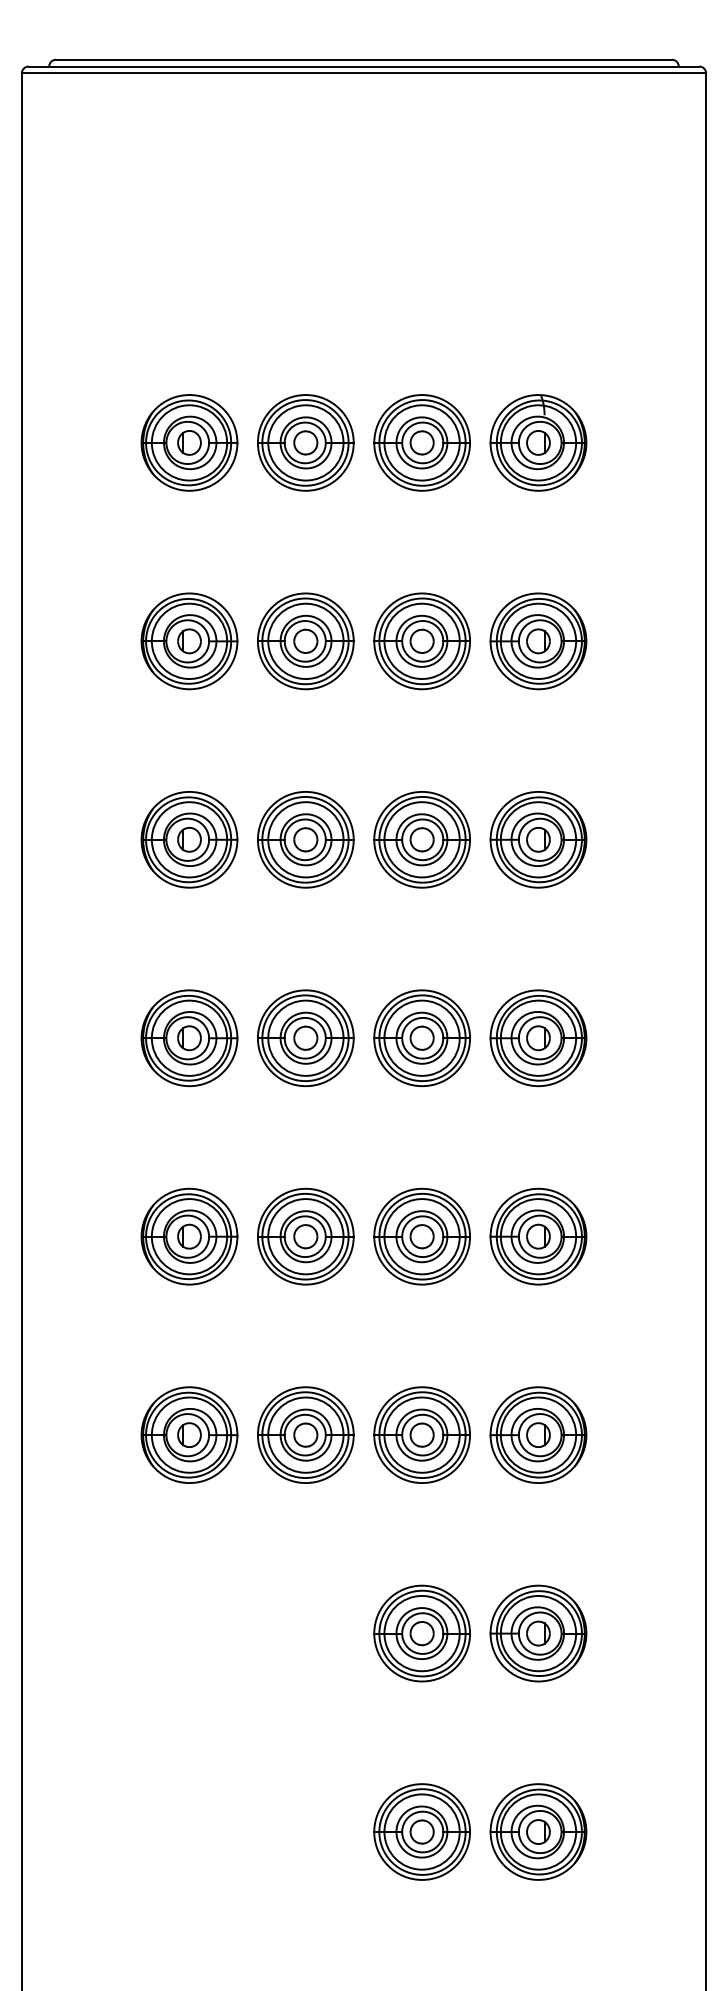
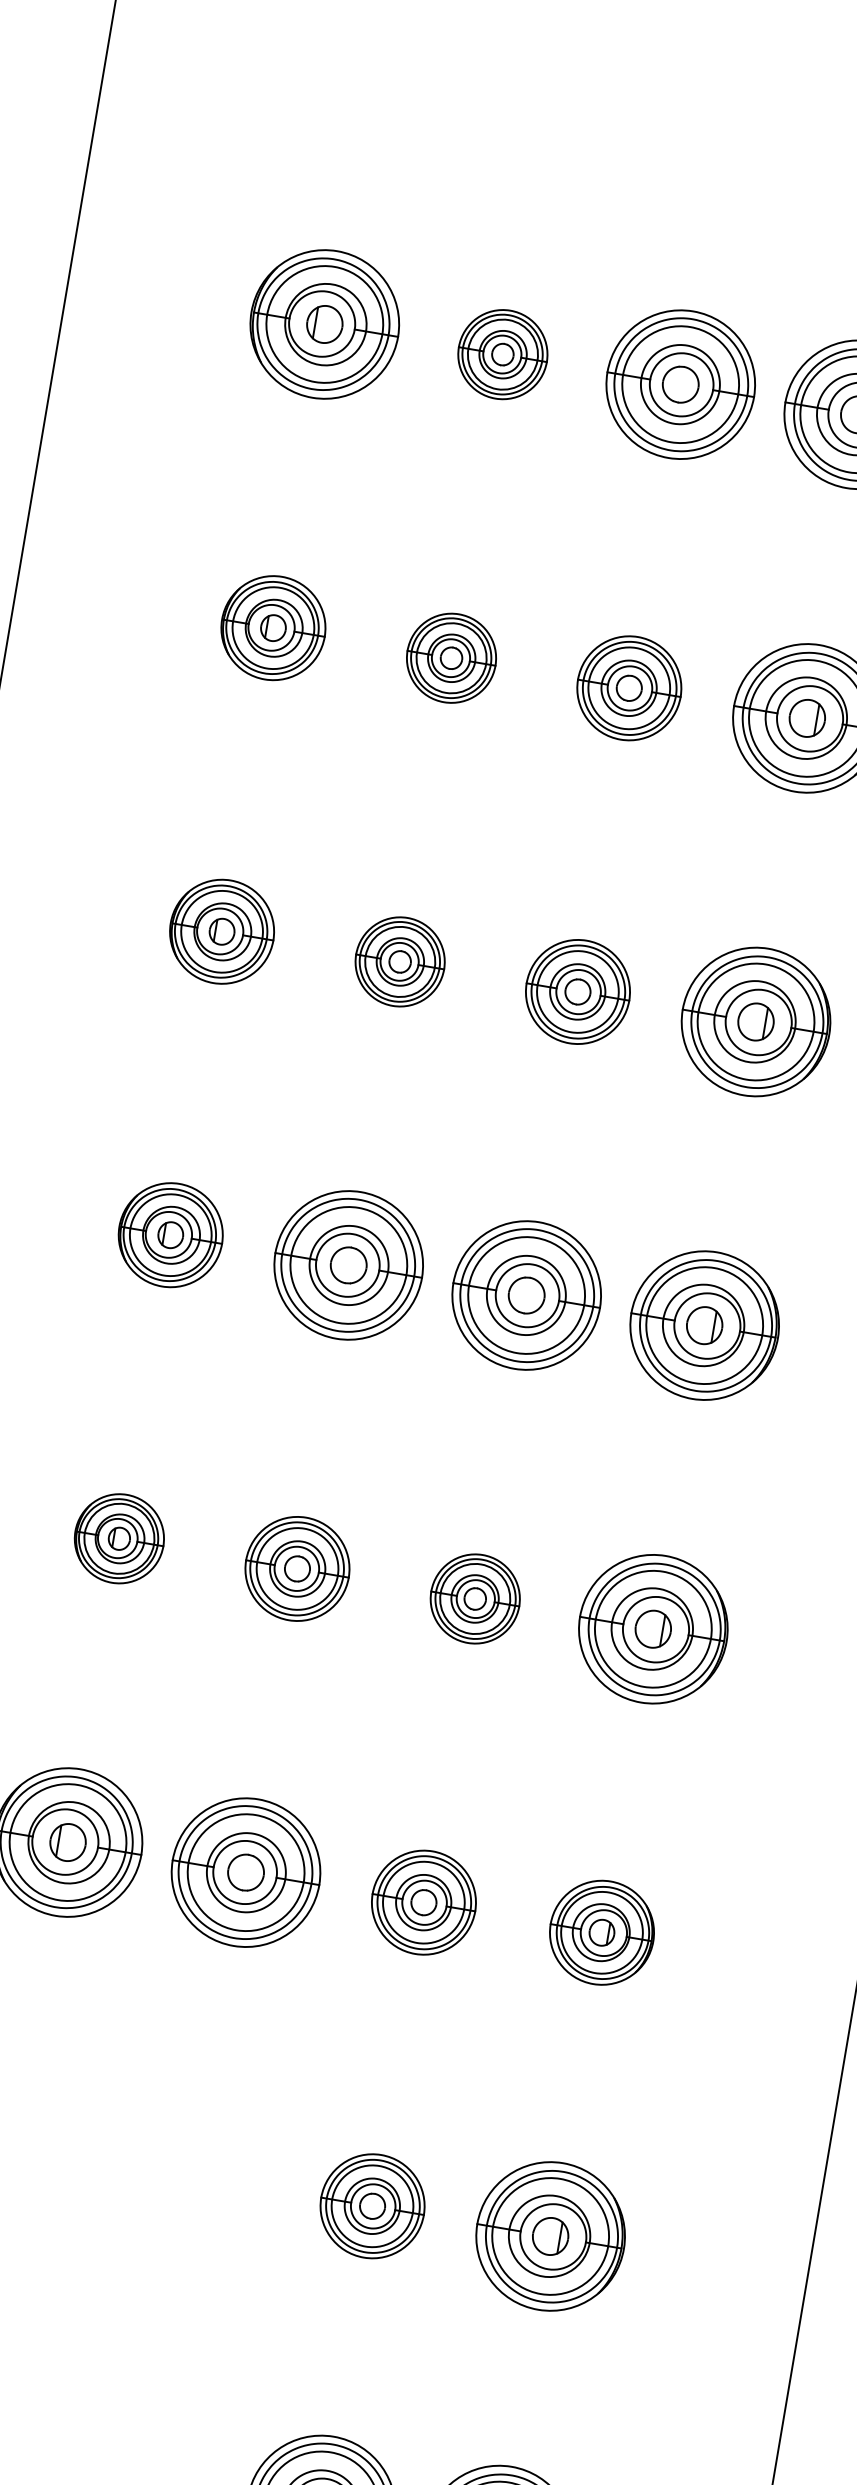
part: (305, 442) -> (502, 353), size x0.6
part: (189, 641) -> (273, 628), size x0.7
part: (305, 641) -> (450, 658), size x0.6
part: (421, 641) -> (628, 688), size x0.7
part: (189, 839) -> (222, 931), size x0.7
part: (305, 839) -> (399, 961), size x0.6
part: (421, 839) -> (577, 991), size x0.7
part: (189, 1037) -> (170, 1234), size x0.7
part: (189, 1236) -> (119, 1538), size x0.6
part: (305, 1236) -> (296, 1568), size x0.7
part: (421, 1236) -> (474, 1598), size x0.6
part: (421, 1434) -> (423, 1901), size x0.7
part: (538, 1434) -> (602, 1931), size x0.7
part: (421, 1633) -> (371, 2206), size x0.7

